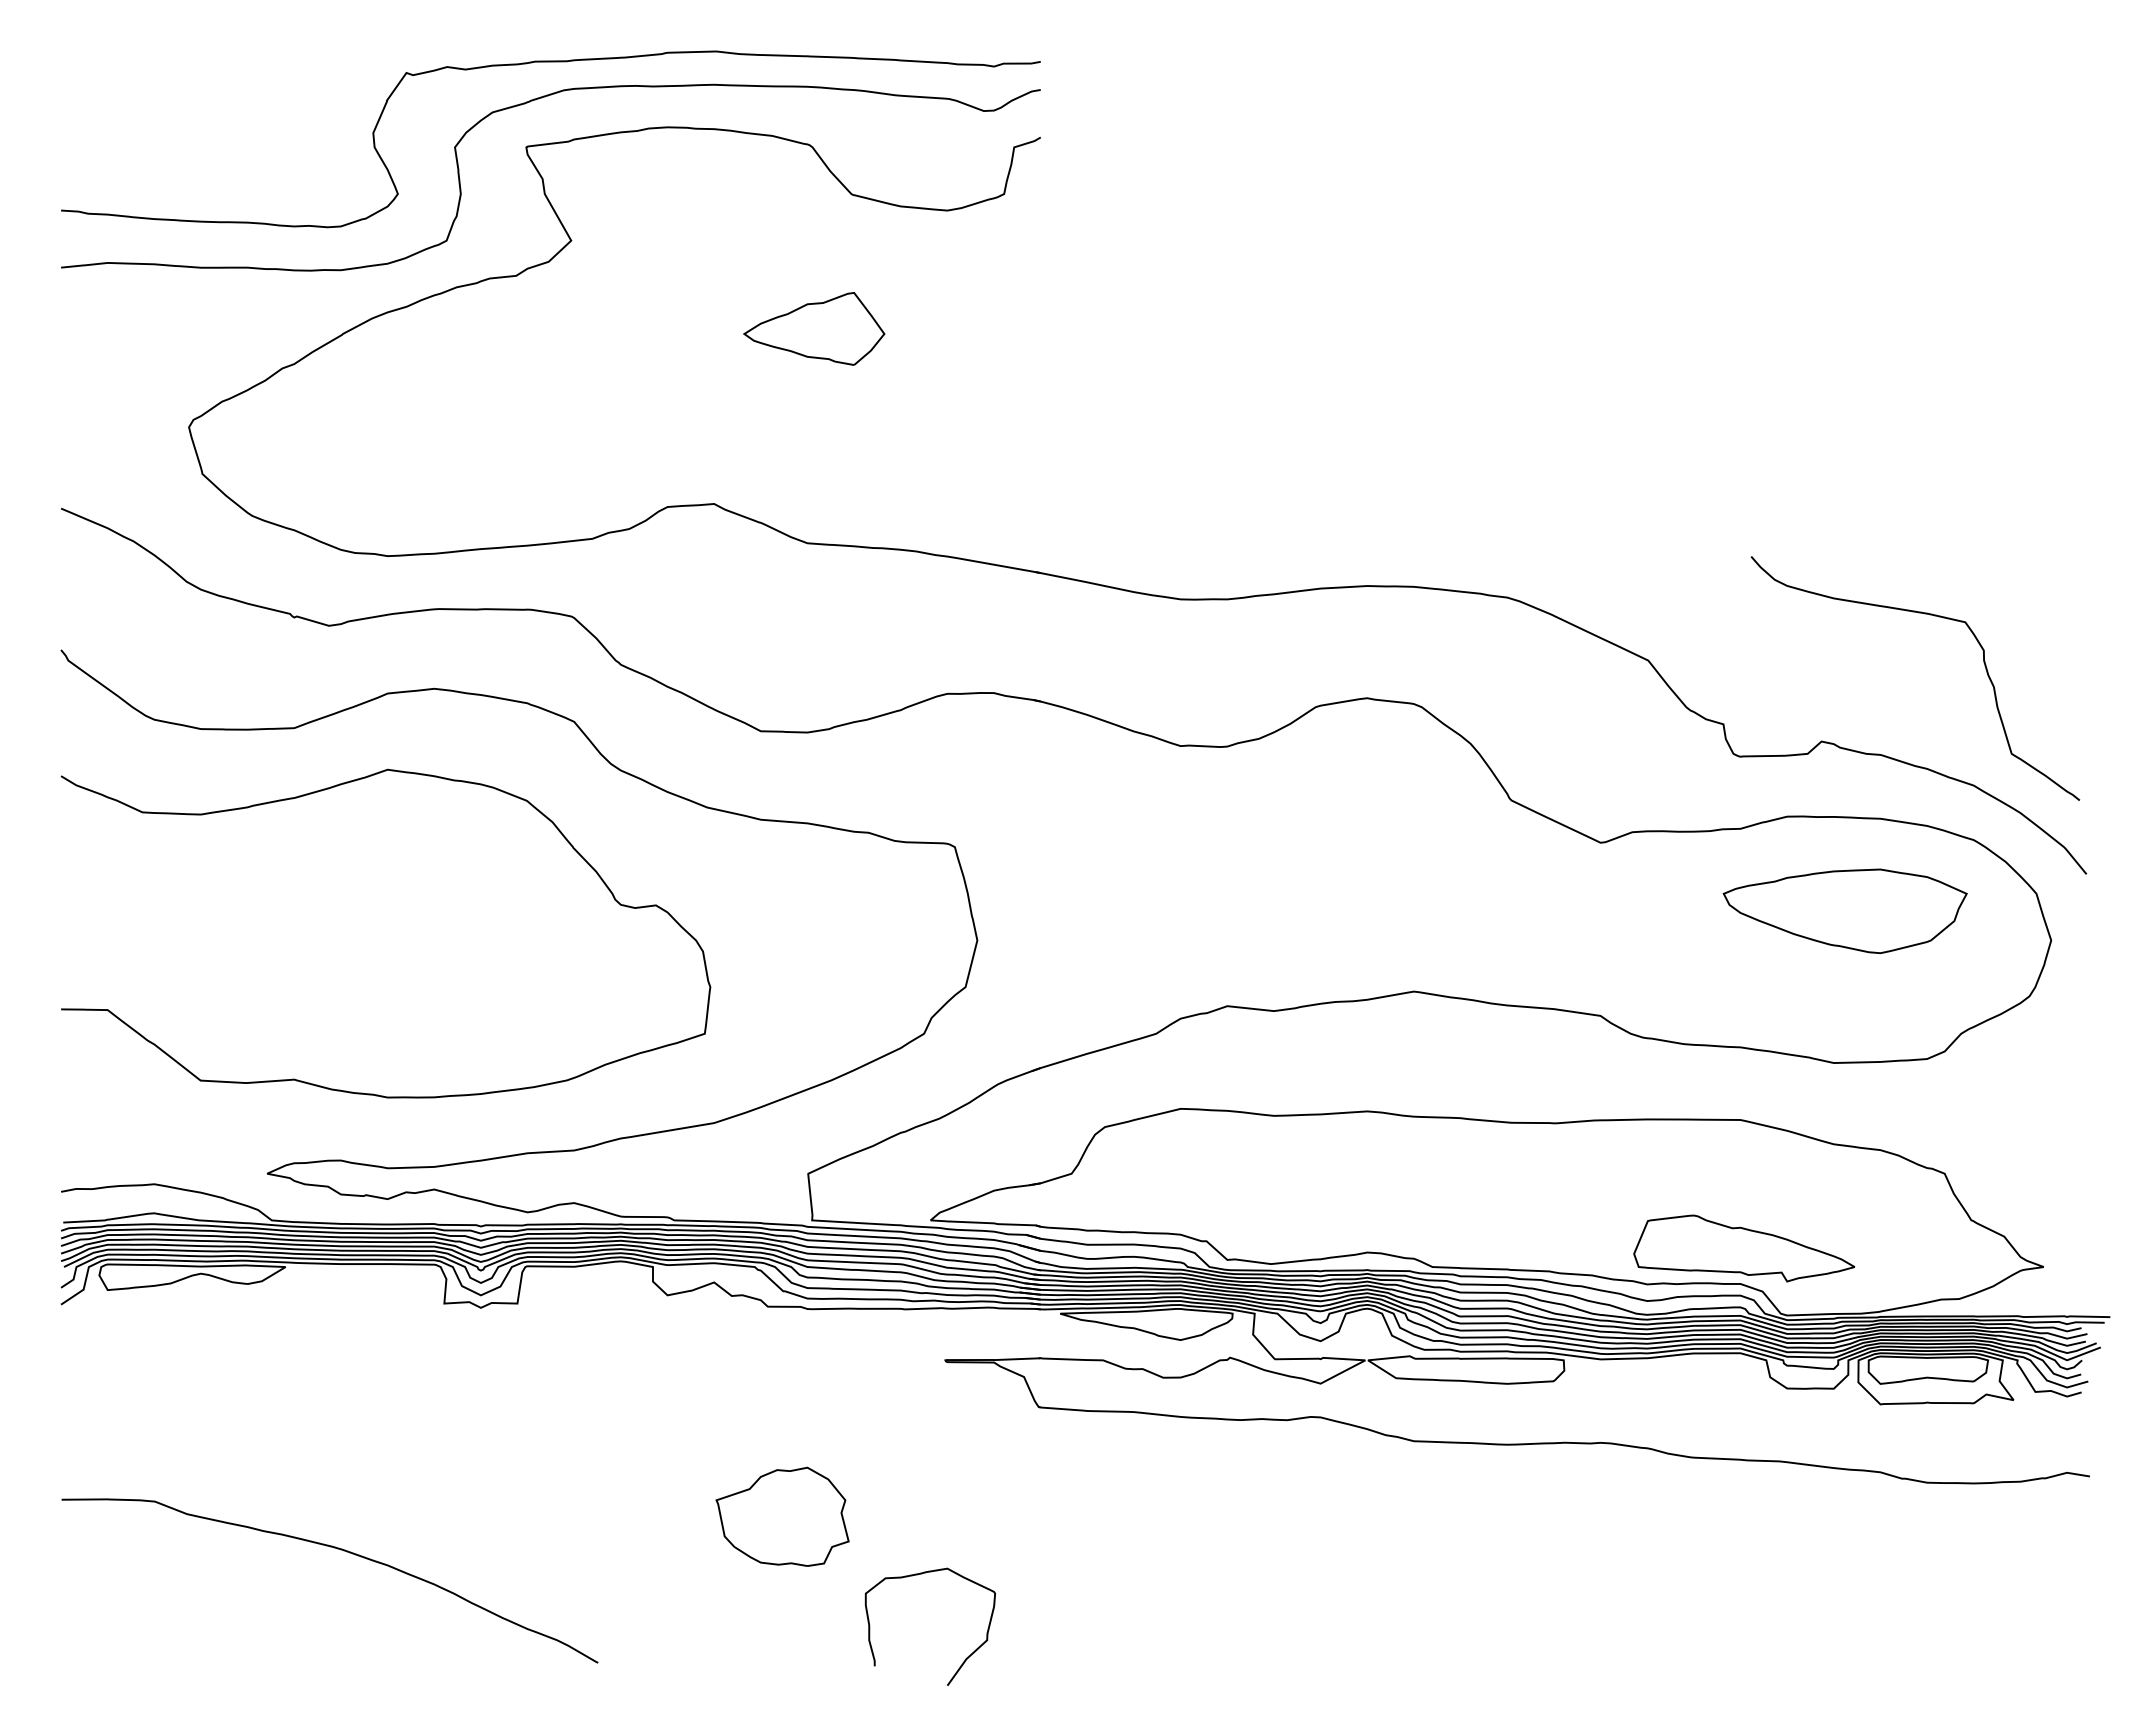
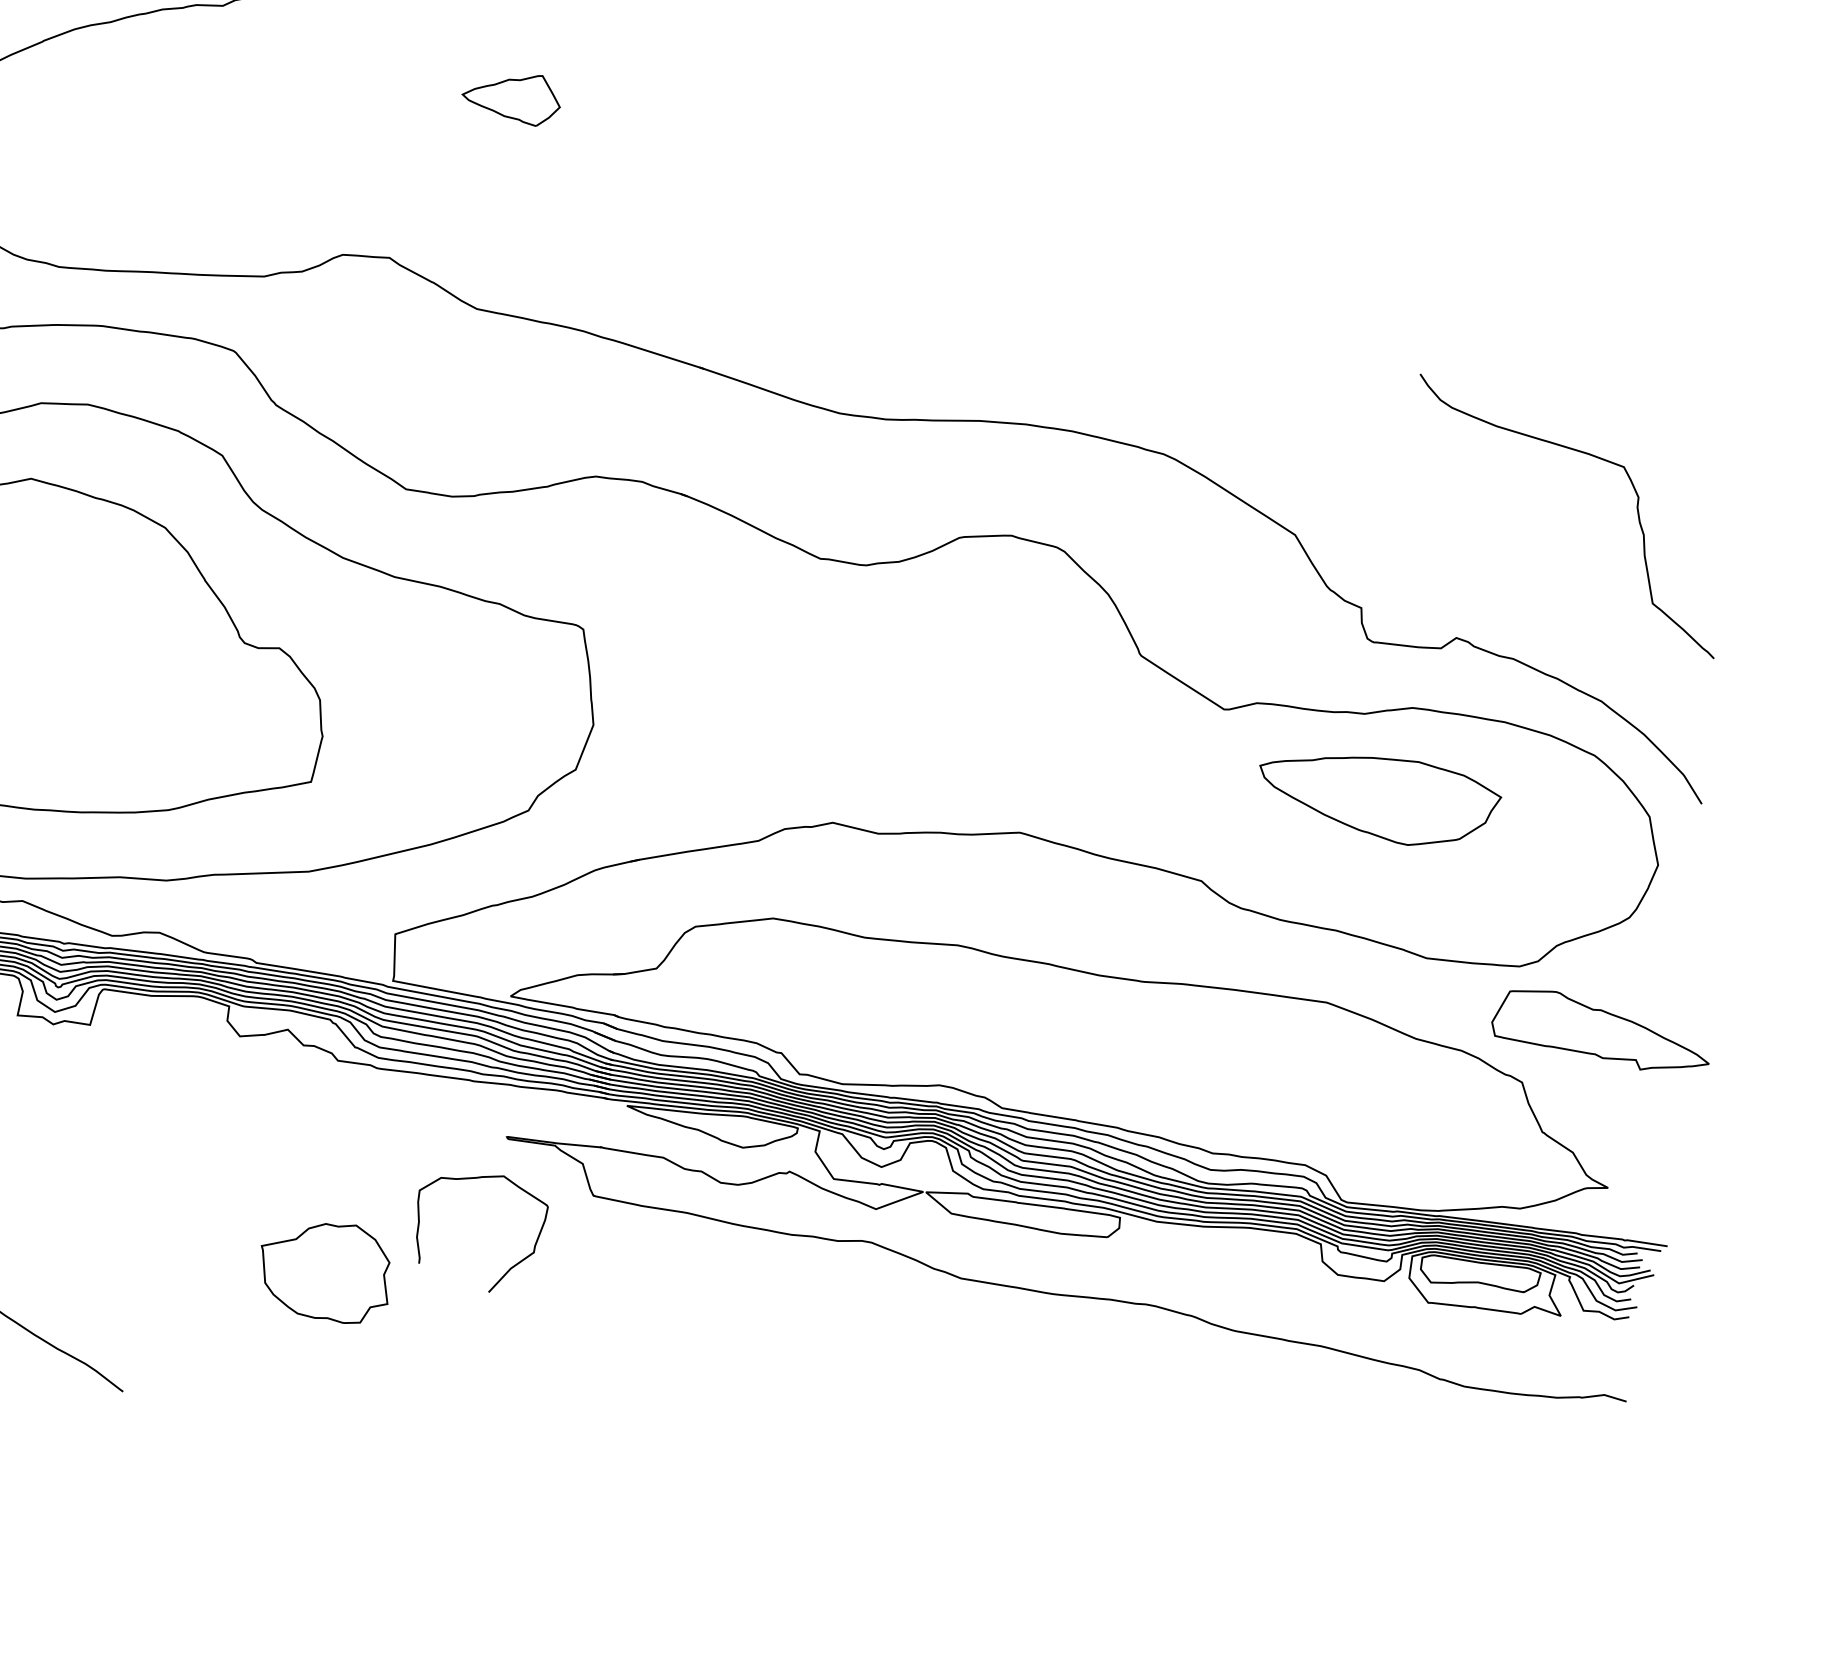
part: (814, 328) -> (511, 96), size x0.7
curve: (1924, 614) -> (1584, 454), moved
part: (1844, 911) -> (1377, 799), moved
part: (1744, 1248) -> (1602, 1031), moved
curve: (965, 1658) -> (510, 1267), moved

